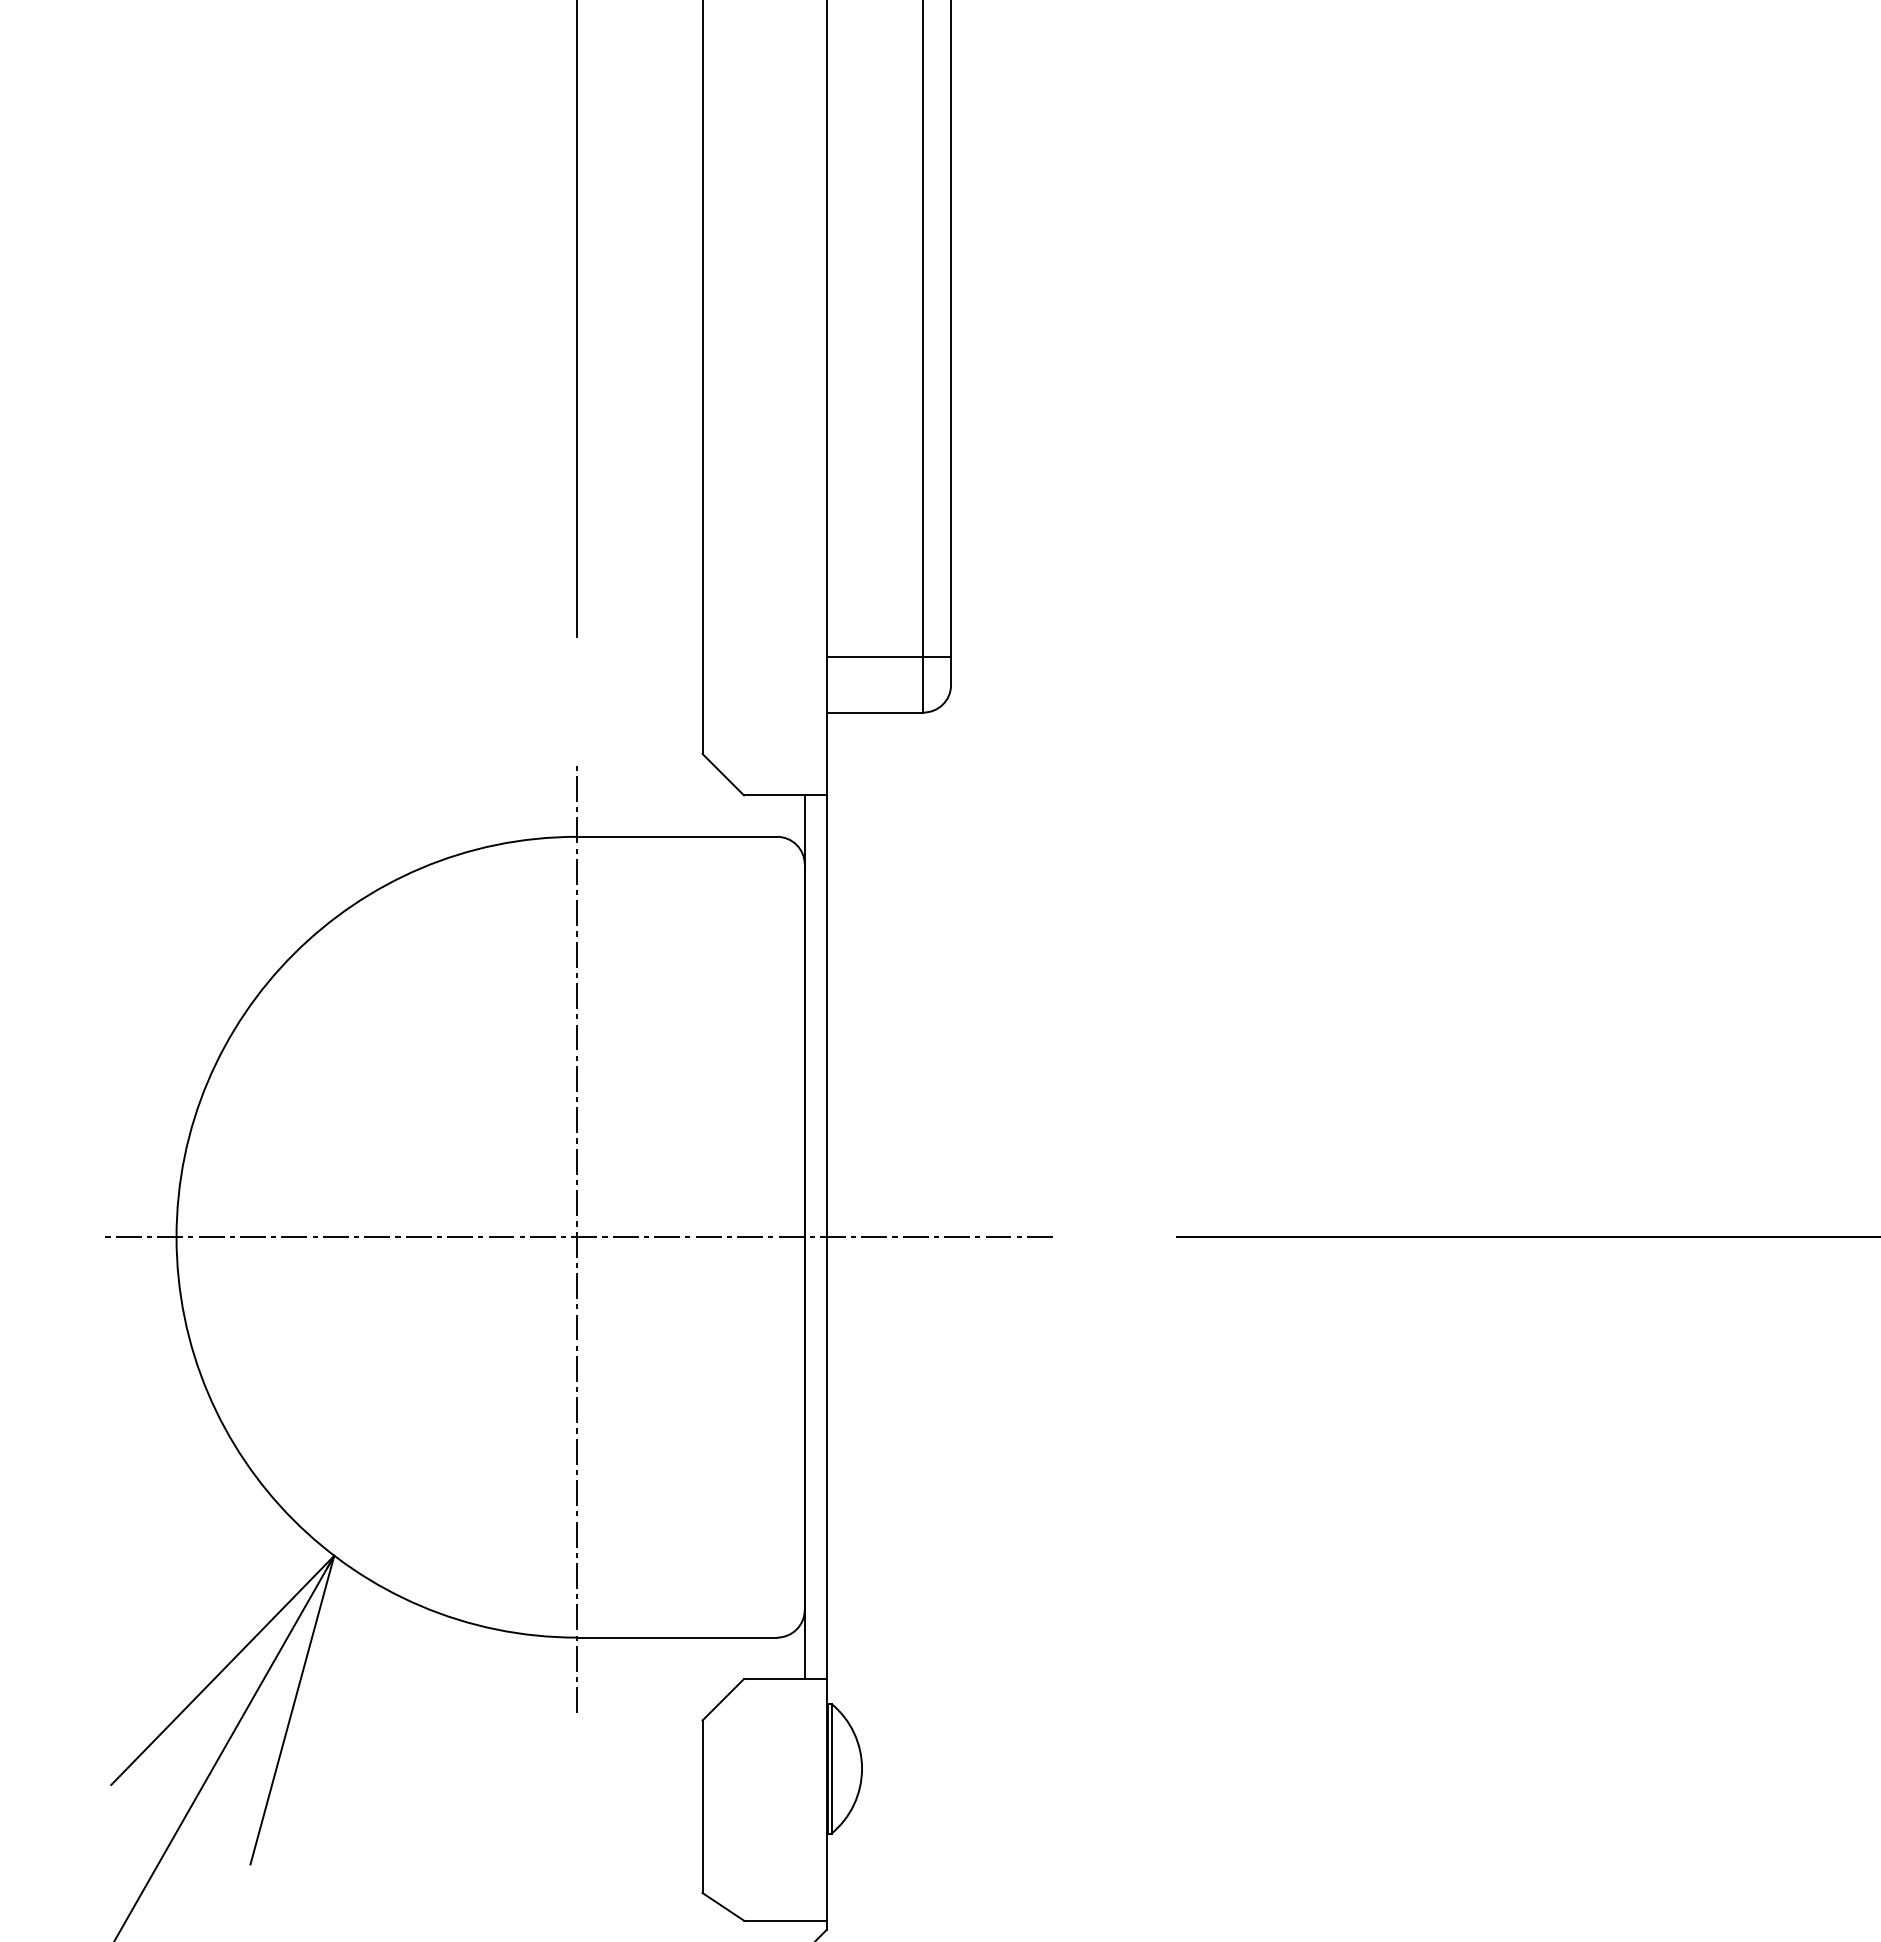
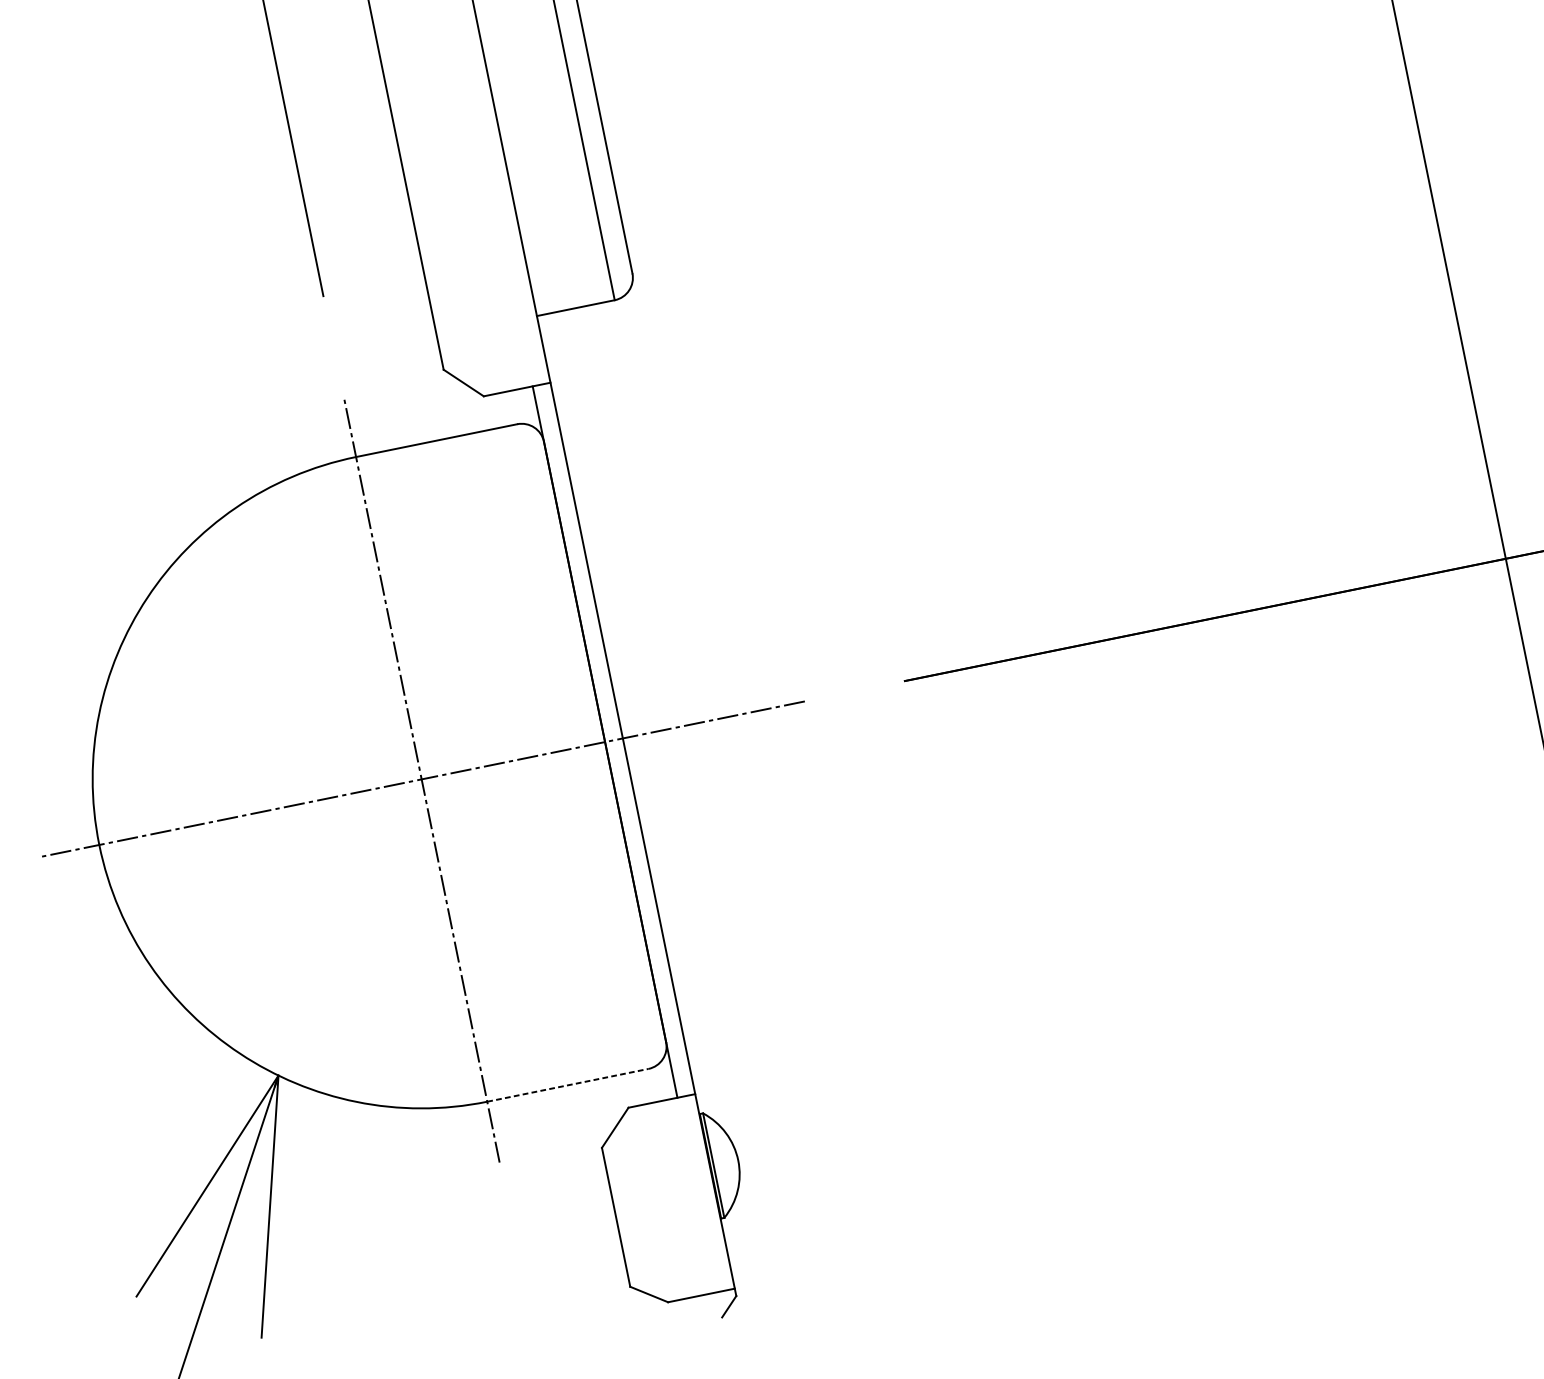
line: (888, 657) -> (577, 261), removed
line: (677, 1637) -> (568, 1085), solid -> dashed

